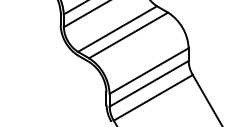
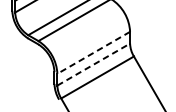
line: (149, 71) -> (94, 53), solid -> dashed
line: (149, 83) -> (94, 64), solid -> dashed

